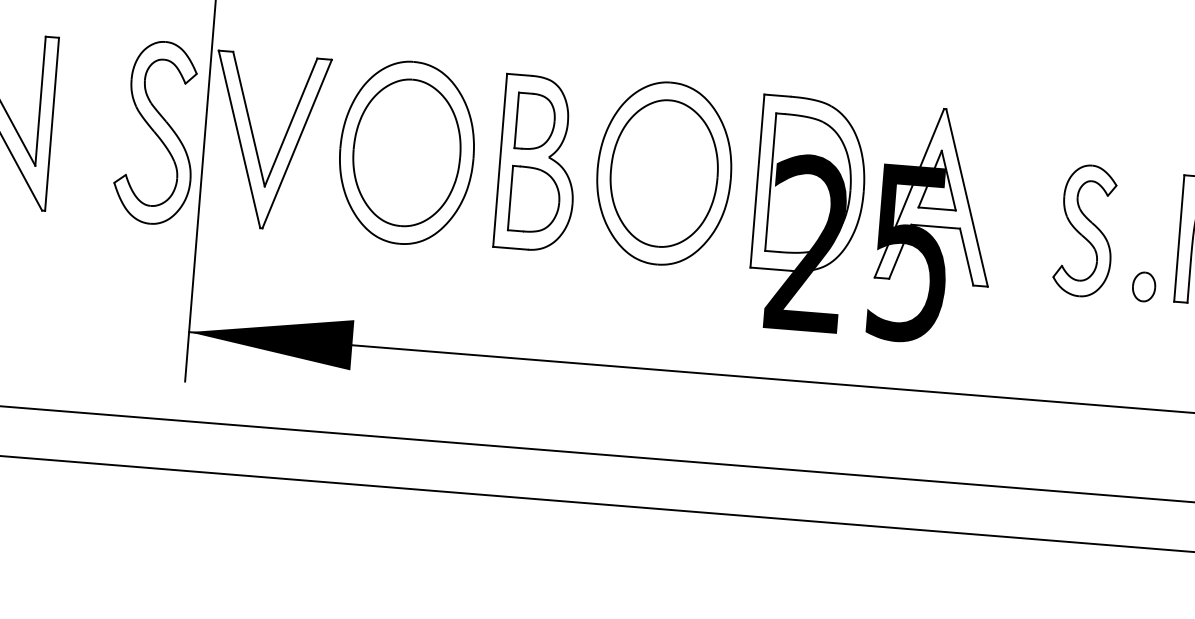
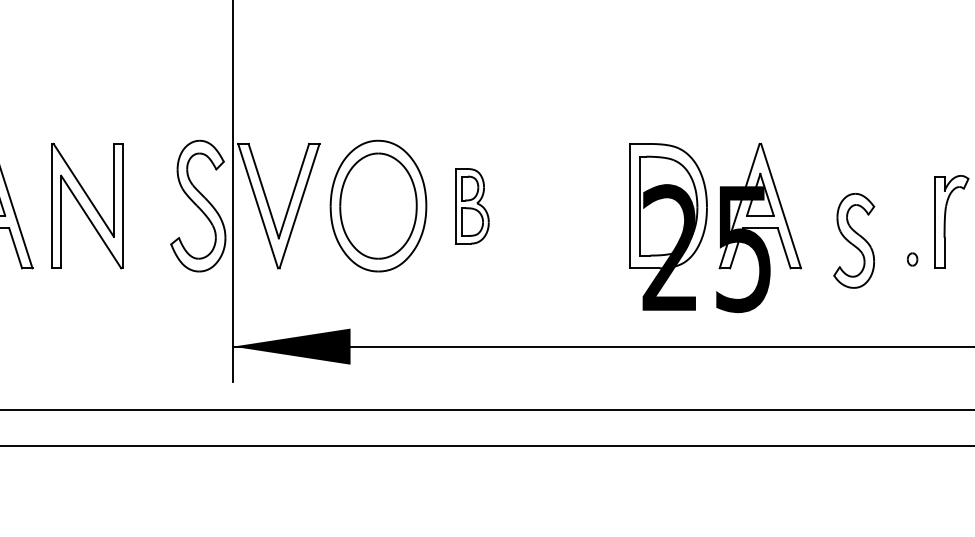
part: (537, 163) -> (472, 206), size x0.6
part: (664, 172) -> (563, 205), removed
part: (1085, 230) -> (854, 240), moved
part: (1143, 286) -> (912, 259), size x0.6

